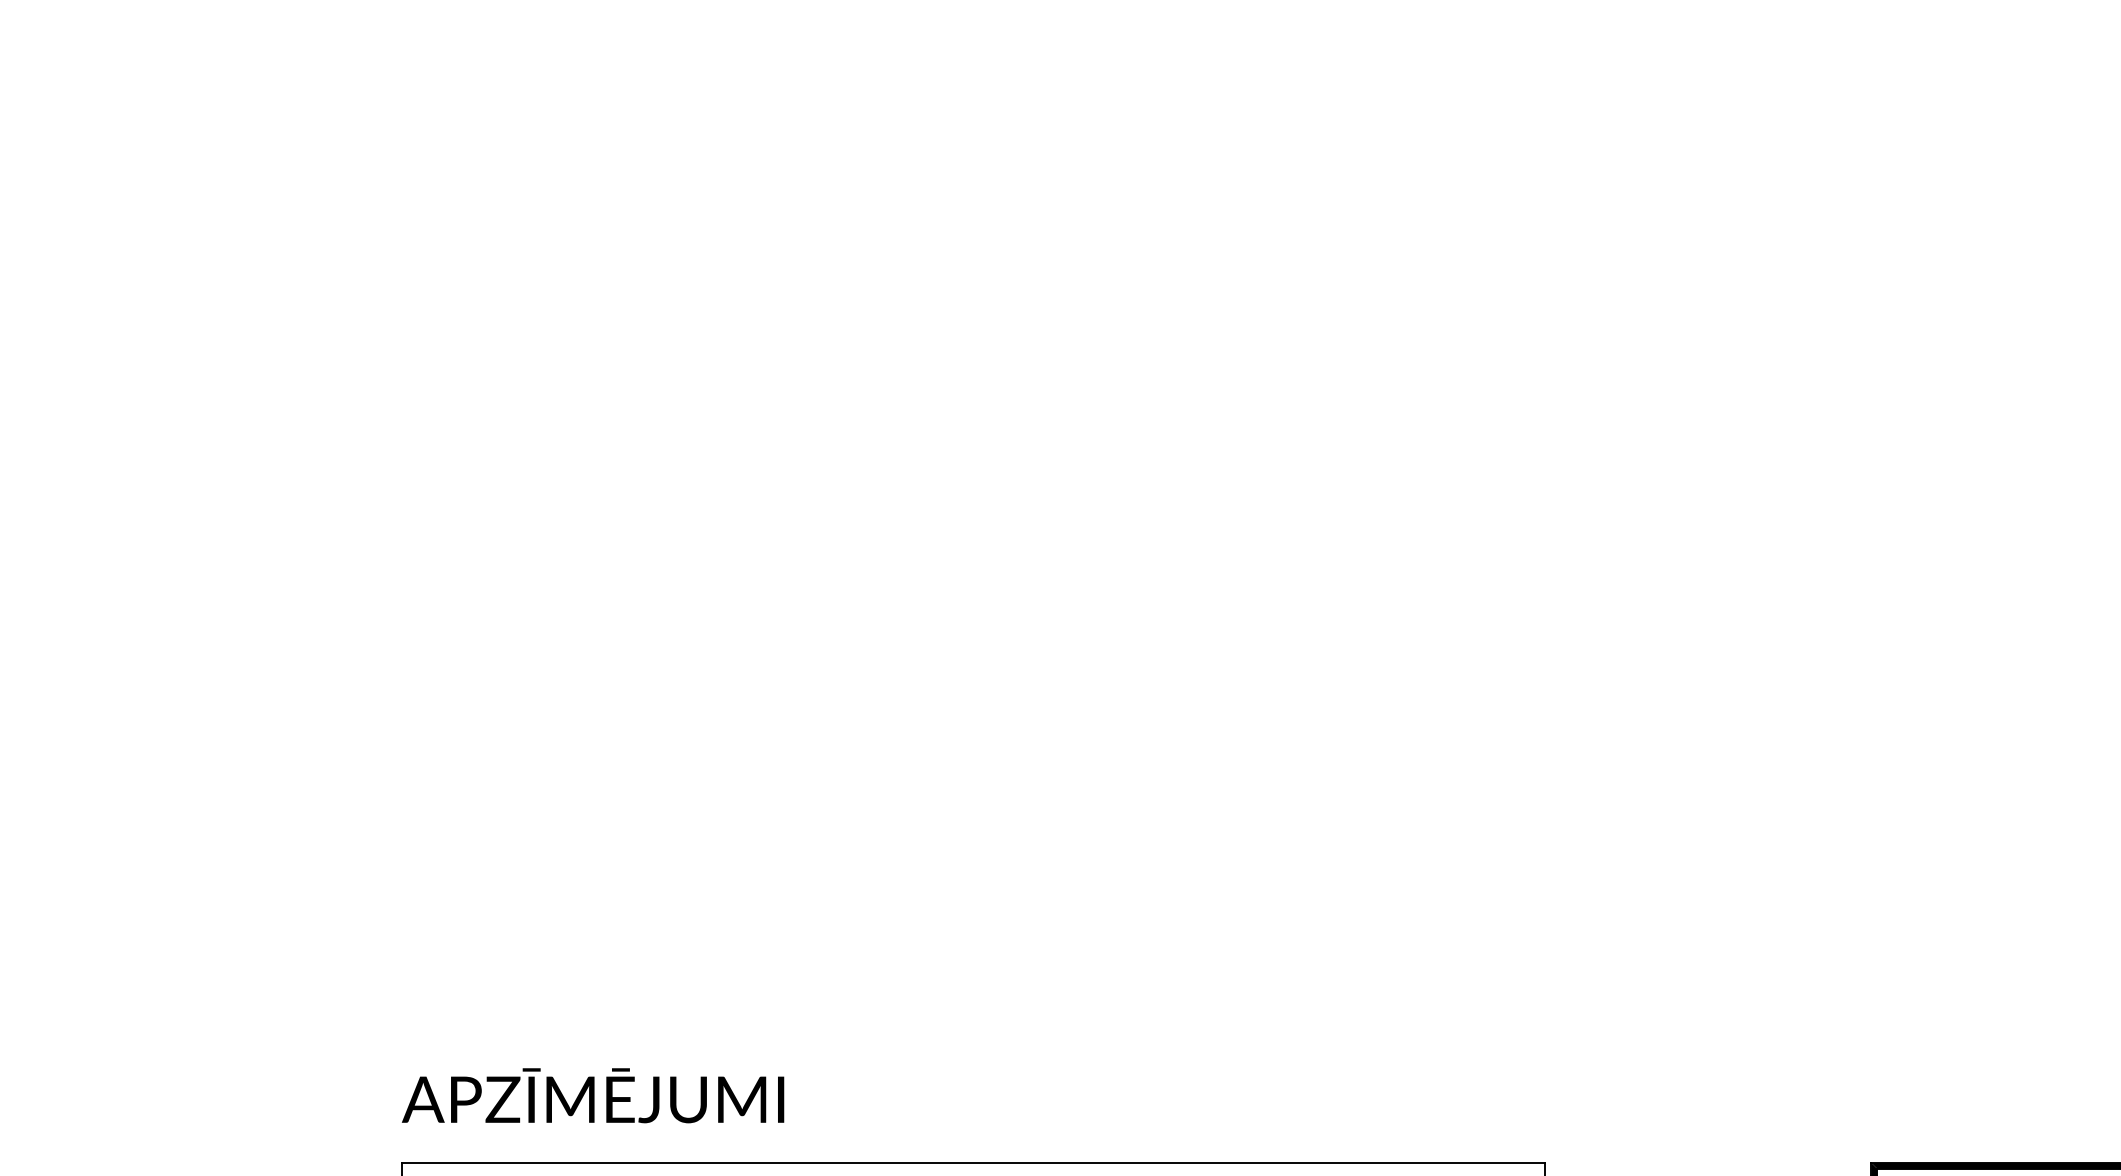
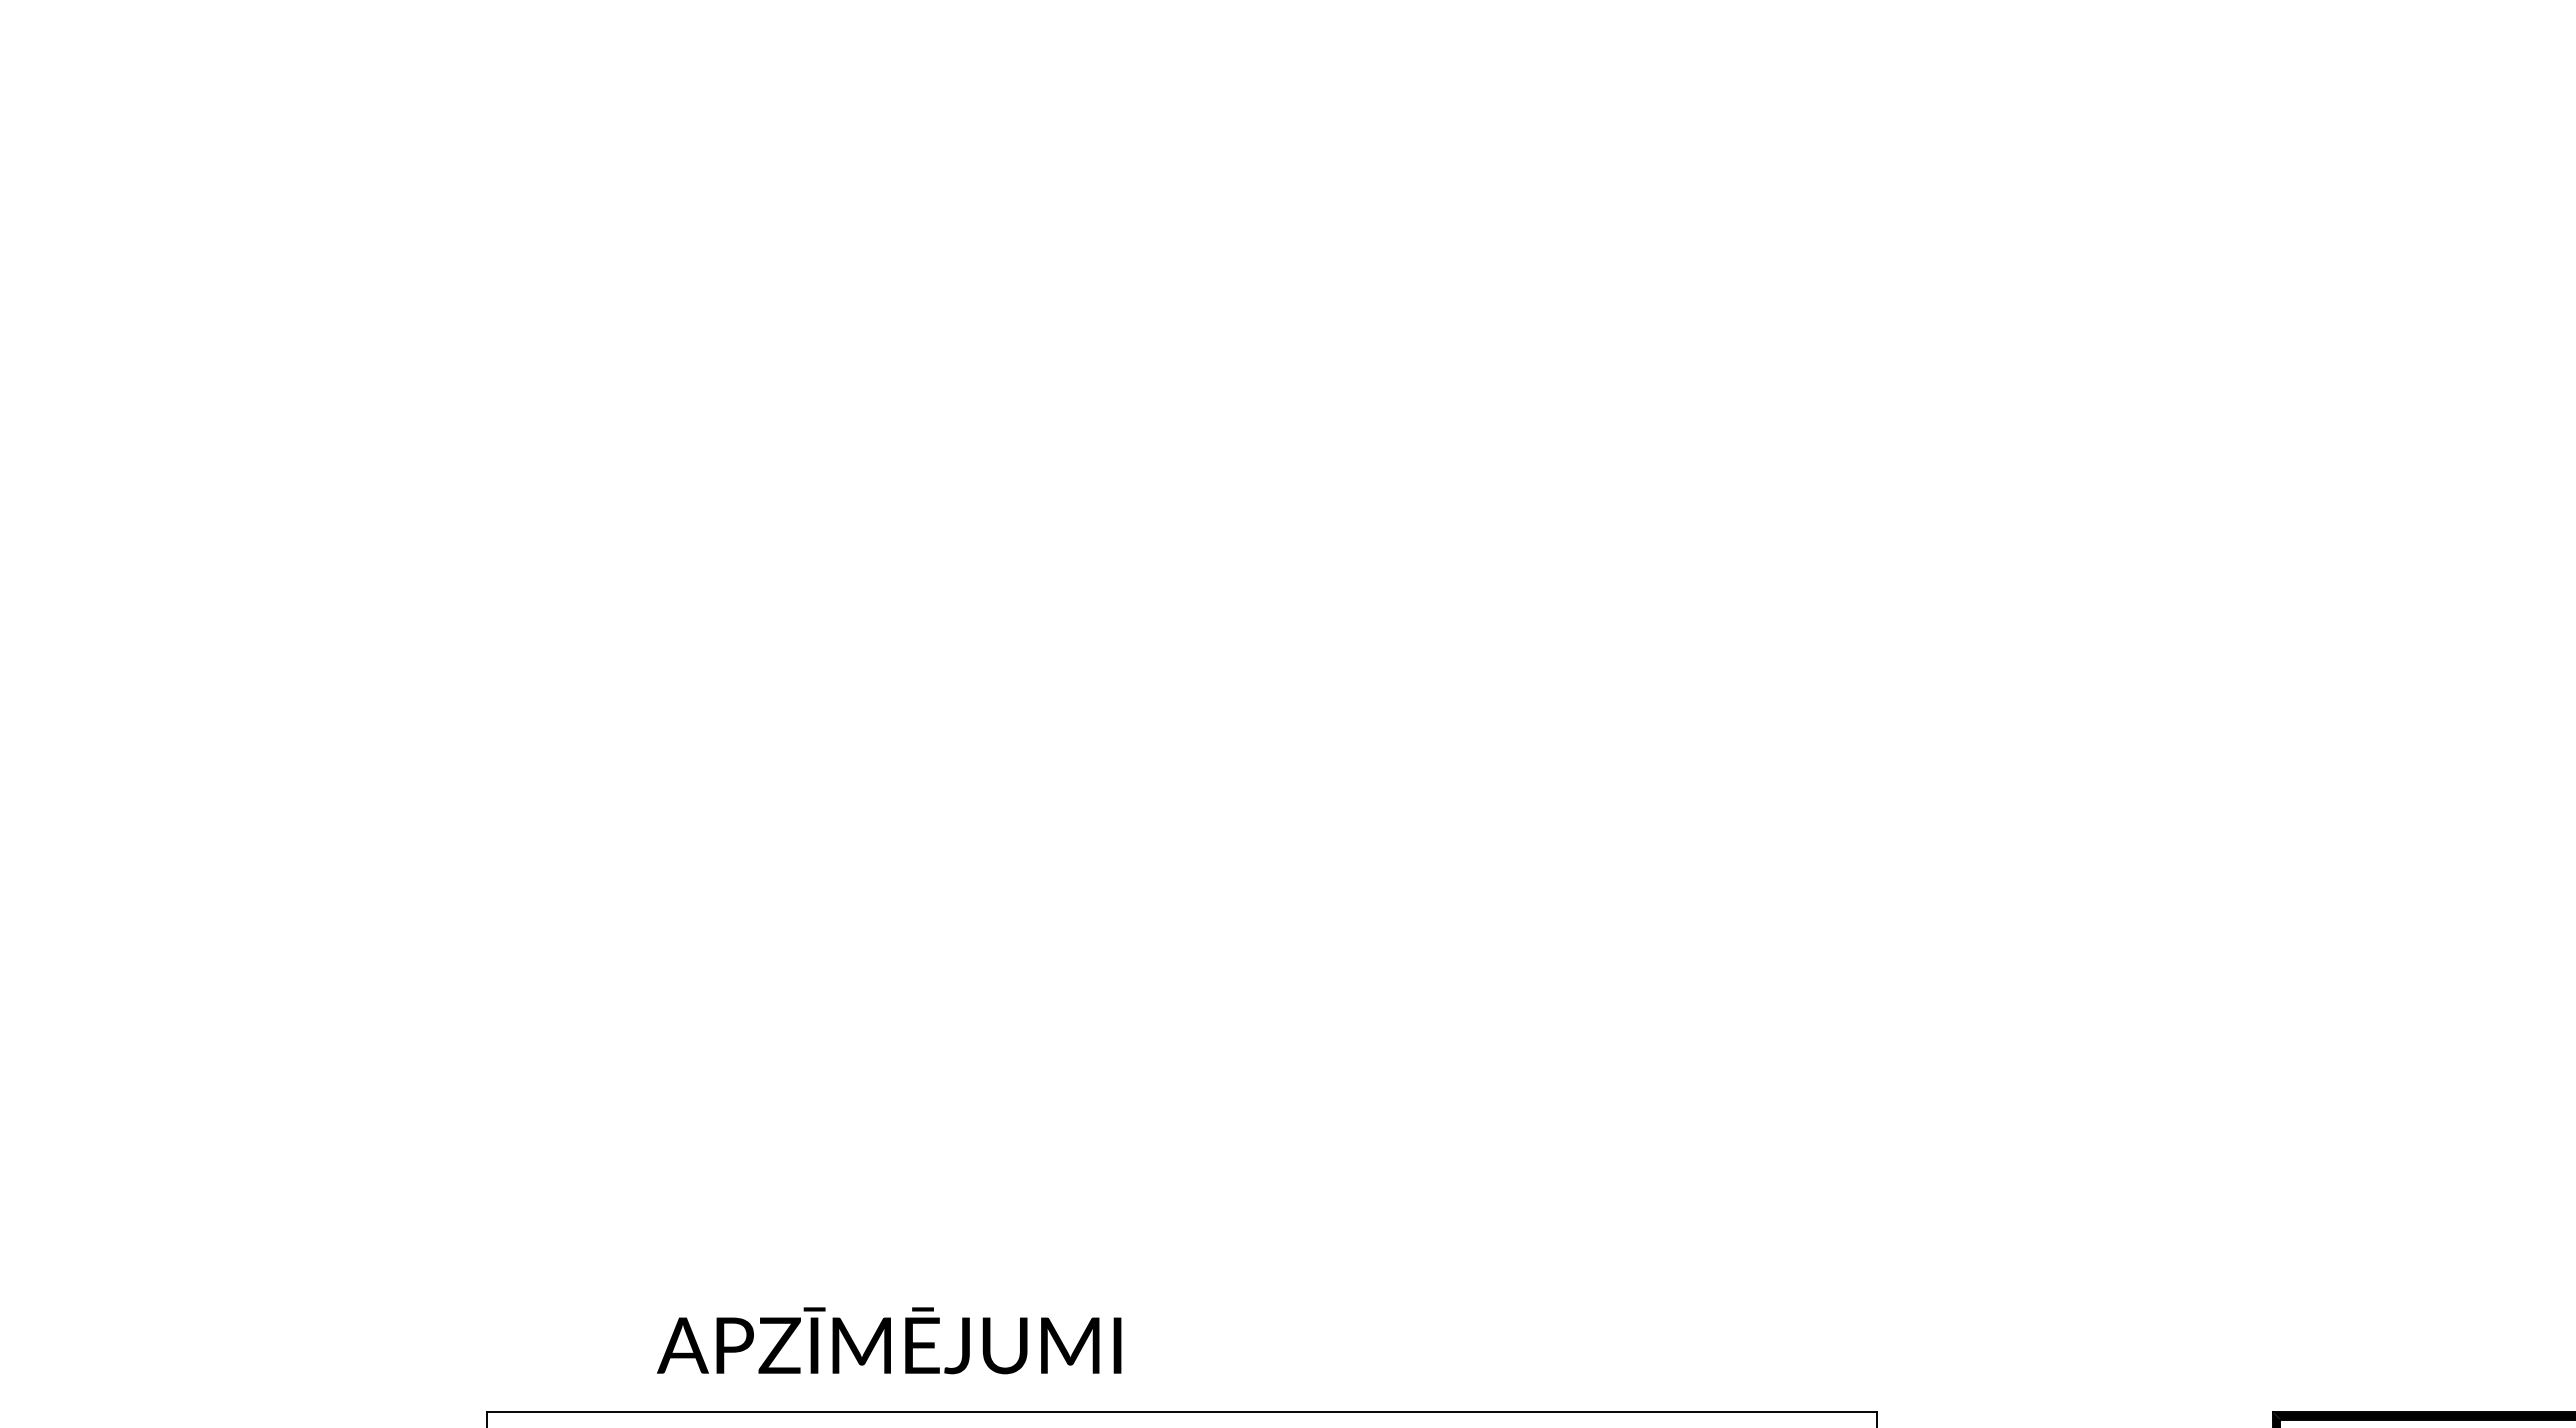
text: (593, 1095) -> (889, 1340), moved

